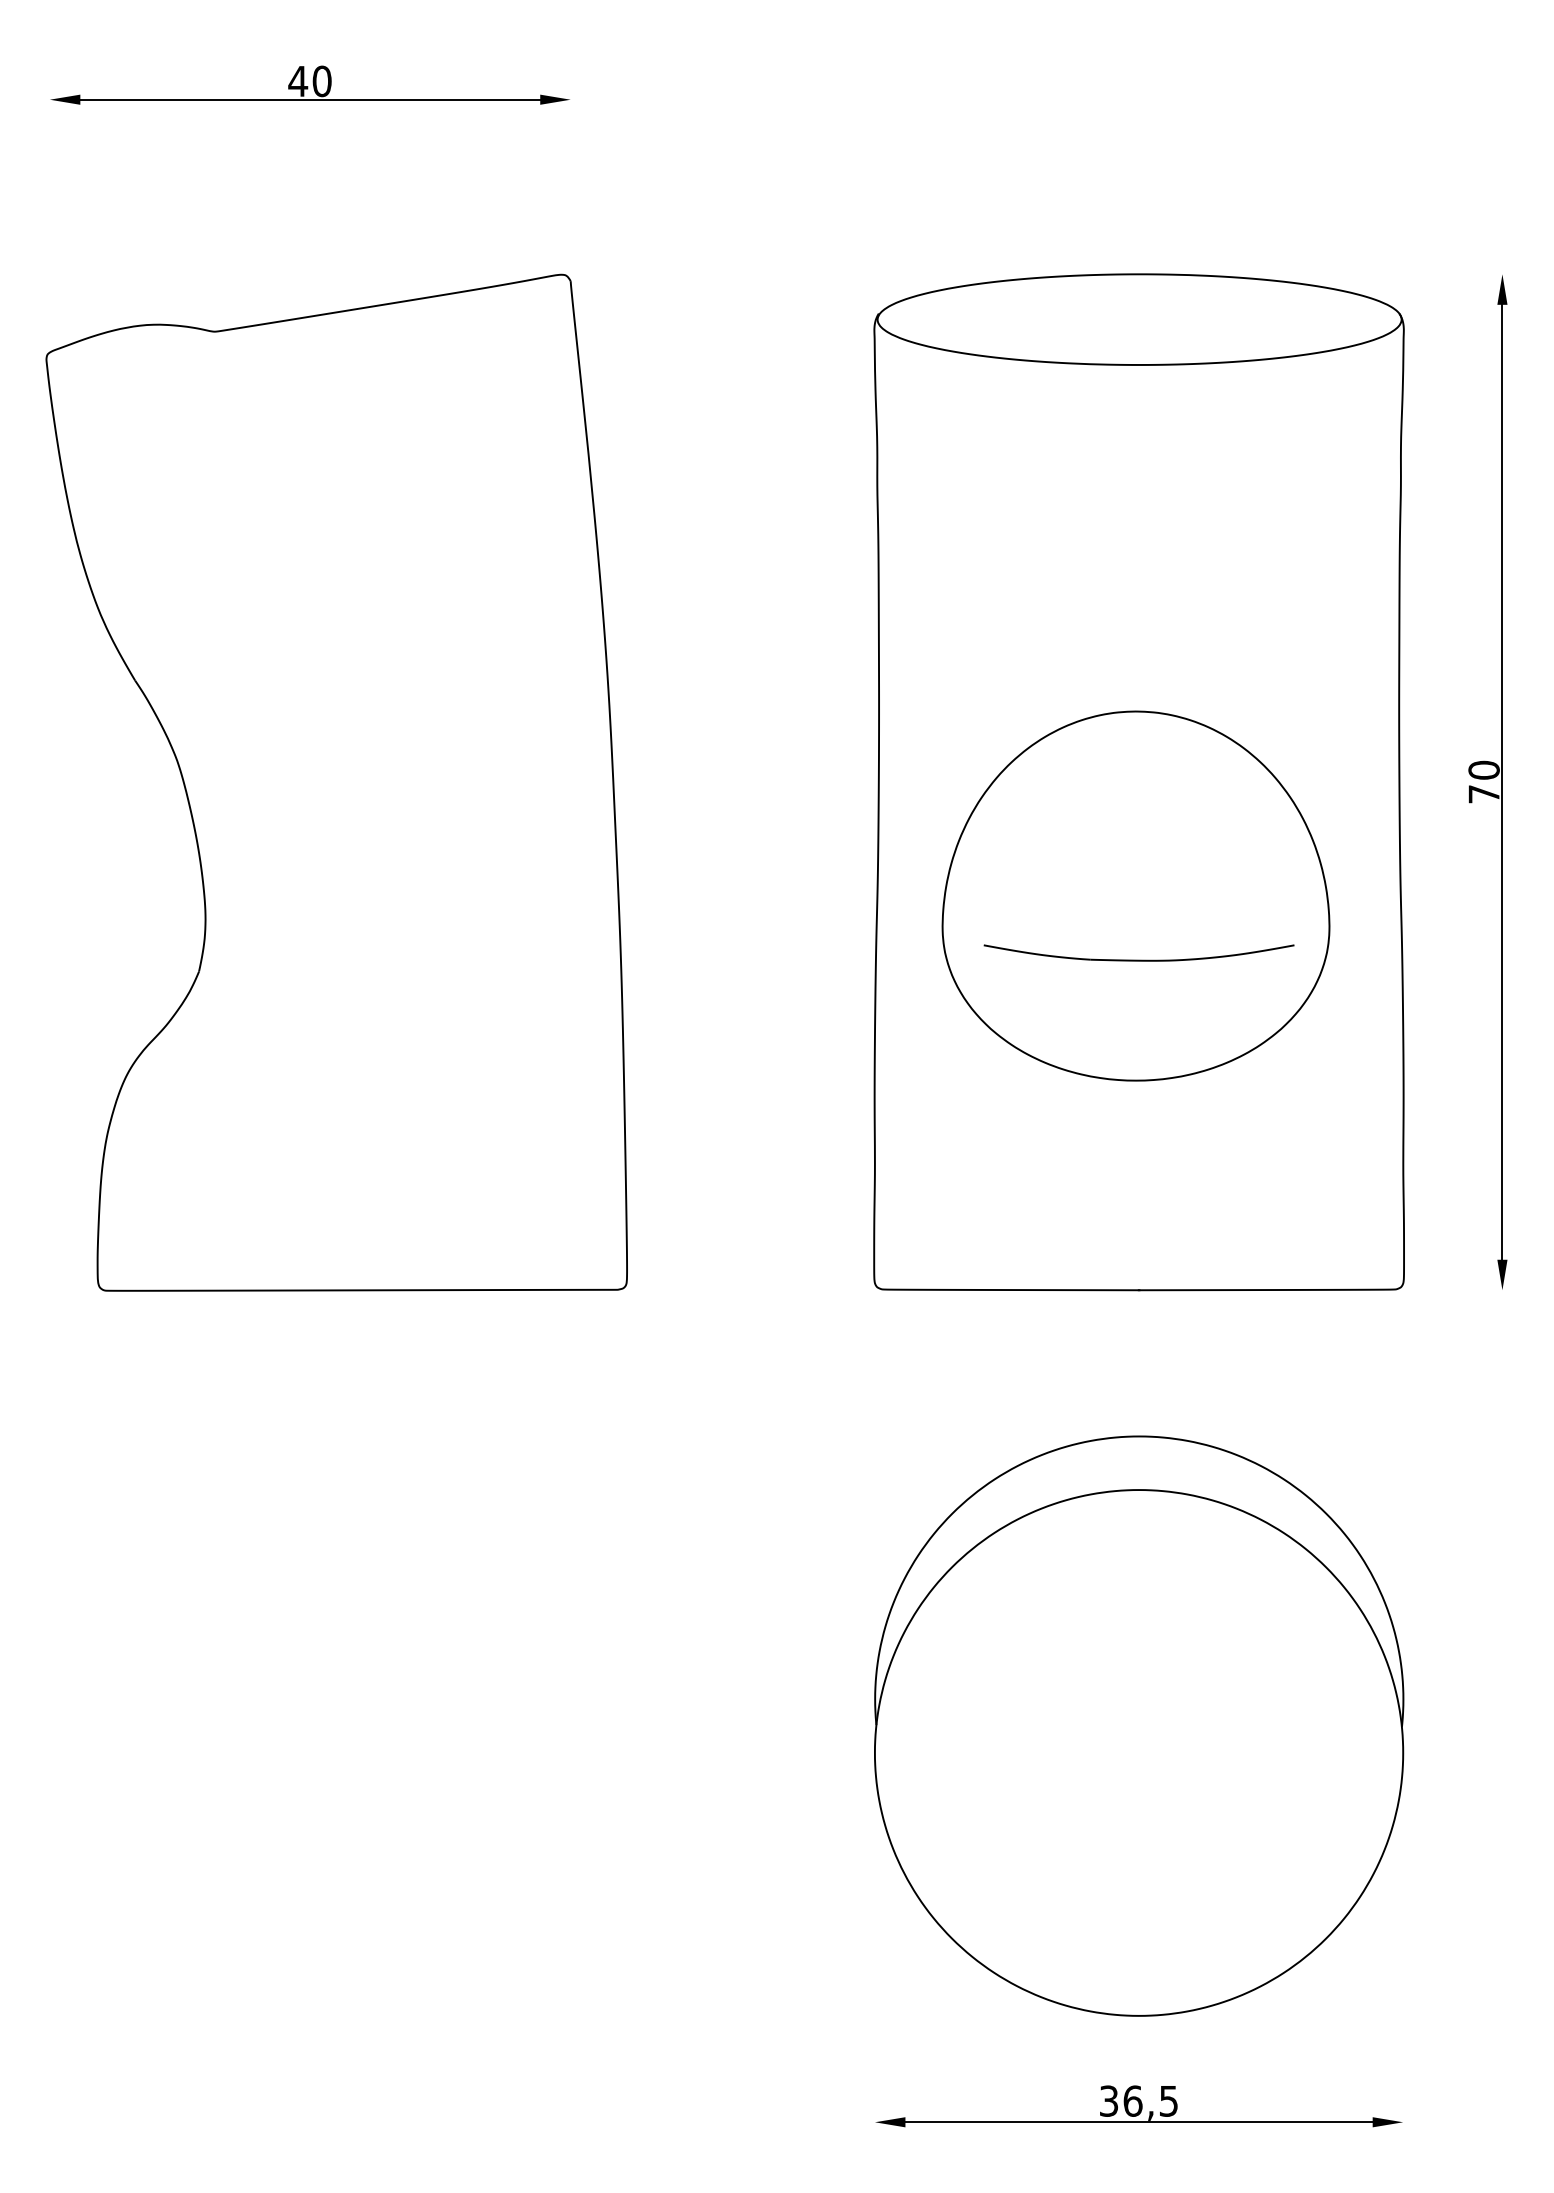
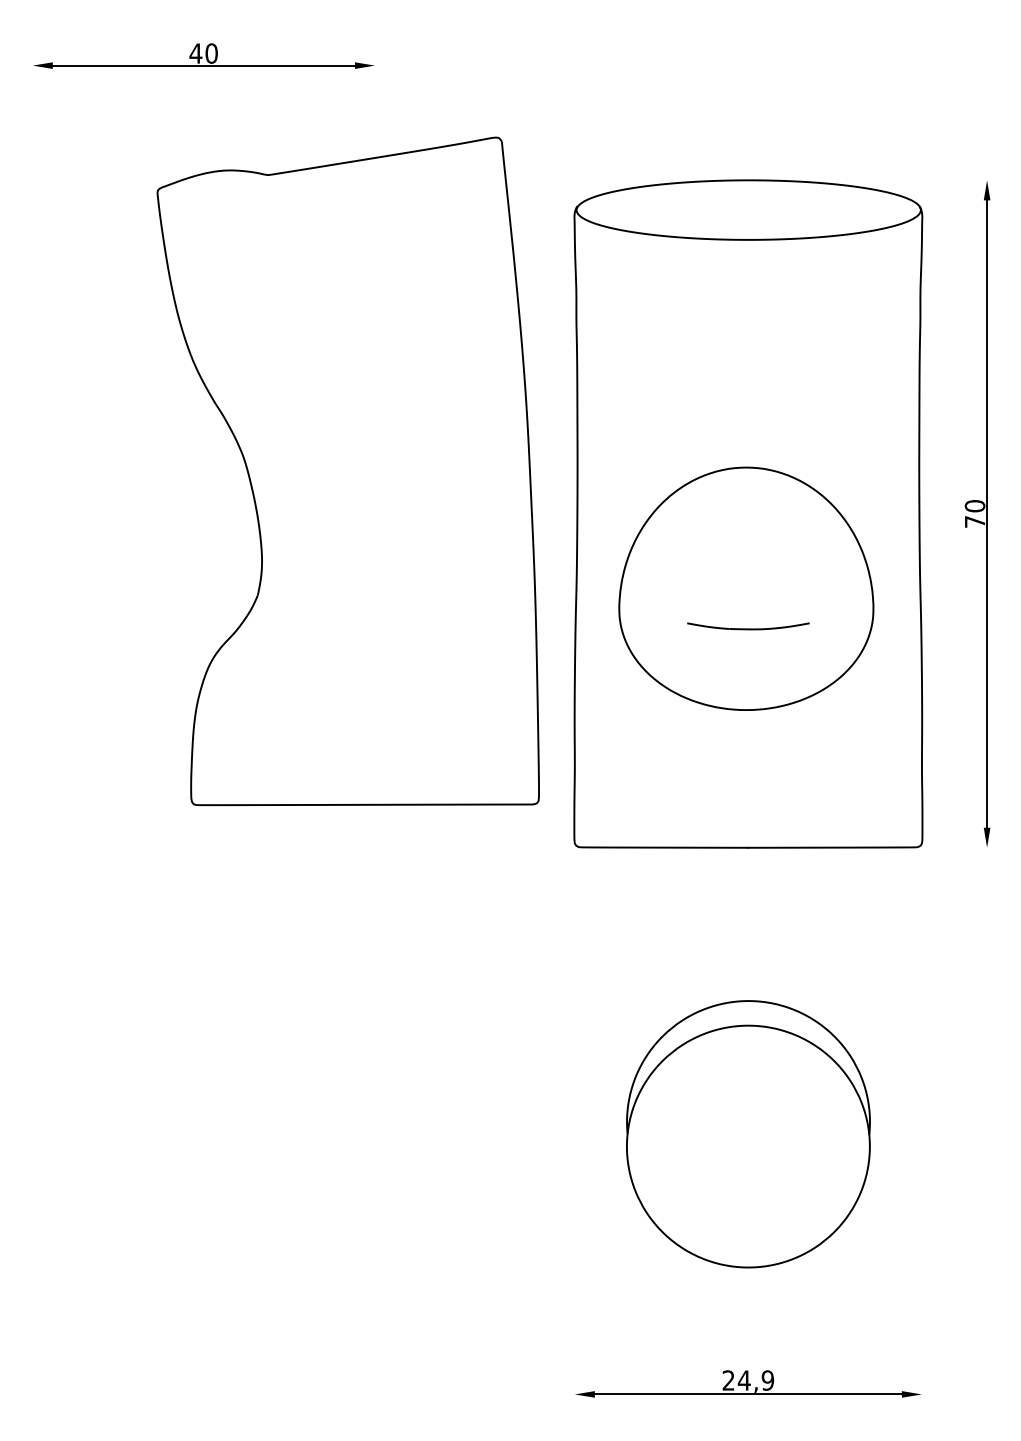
part: (335, 782) -> (347, 471), moved
part: (1139, 953) -> (748, 626), size x0.6
part: (1139, 1726) -> (748, 1134), size x0.7
text: (1139, 2101) -> (748, 1380), 36,5 -> 24,9

